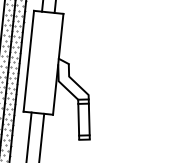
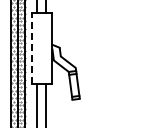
line: (28, 60) -> (31, 48), solid -> dashed

